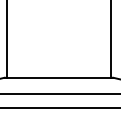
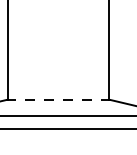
line: (58, 78) -> (58, 100), solid -> dashed

